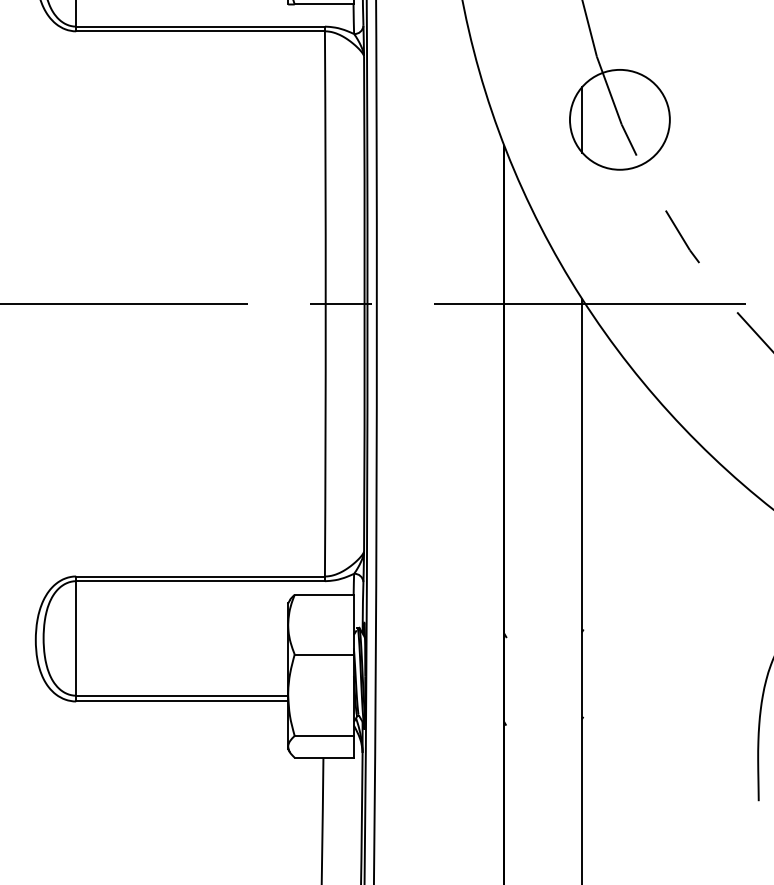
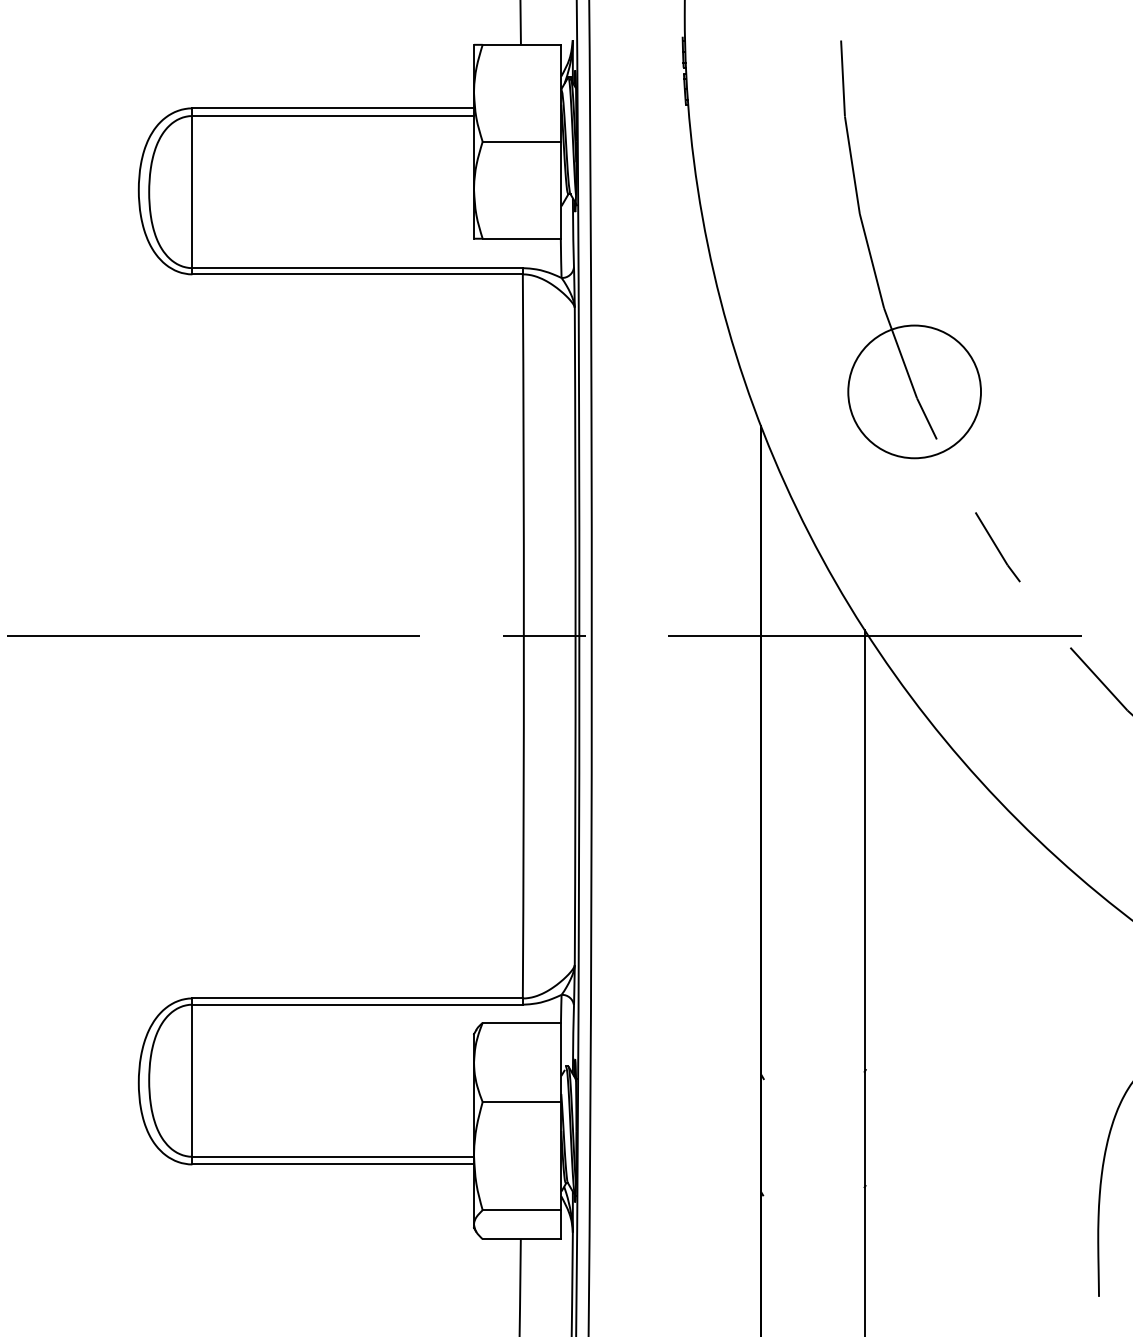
line: (582, 119) -> (864, 391), removed

